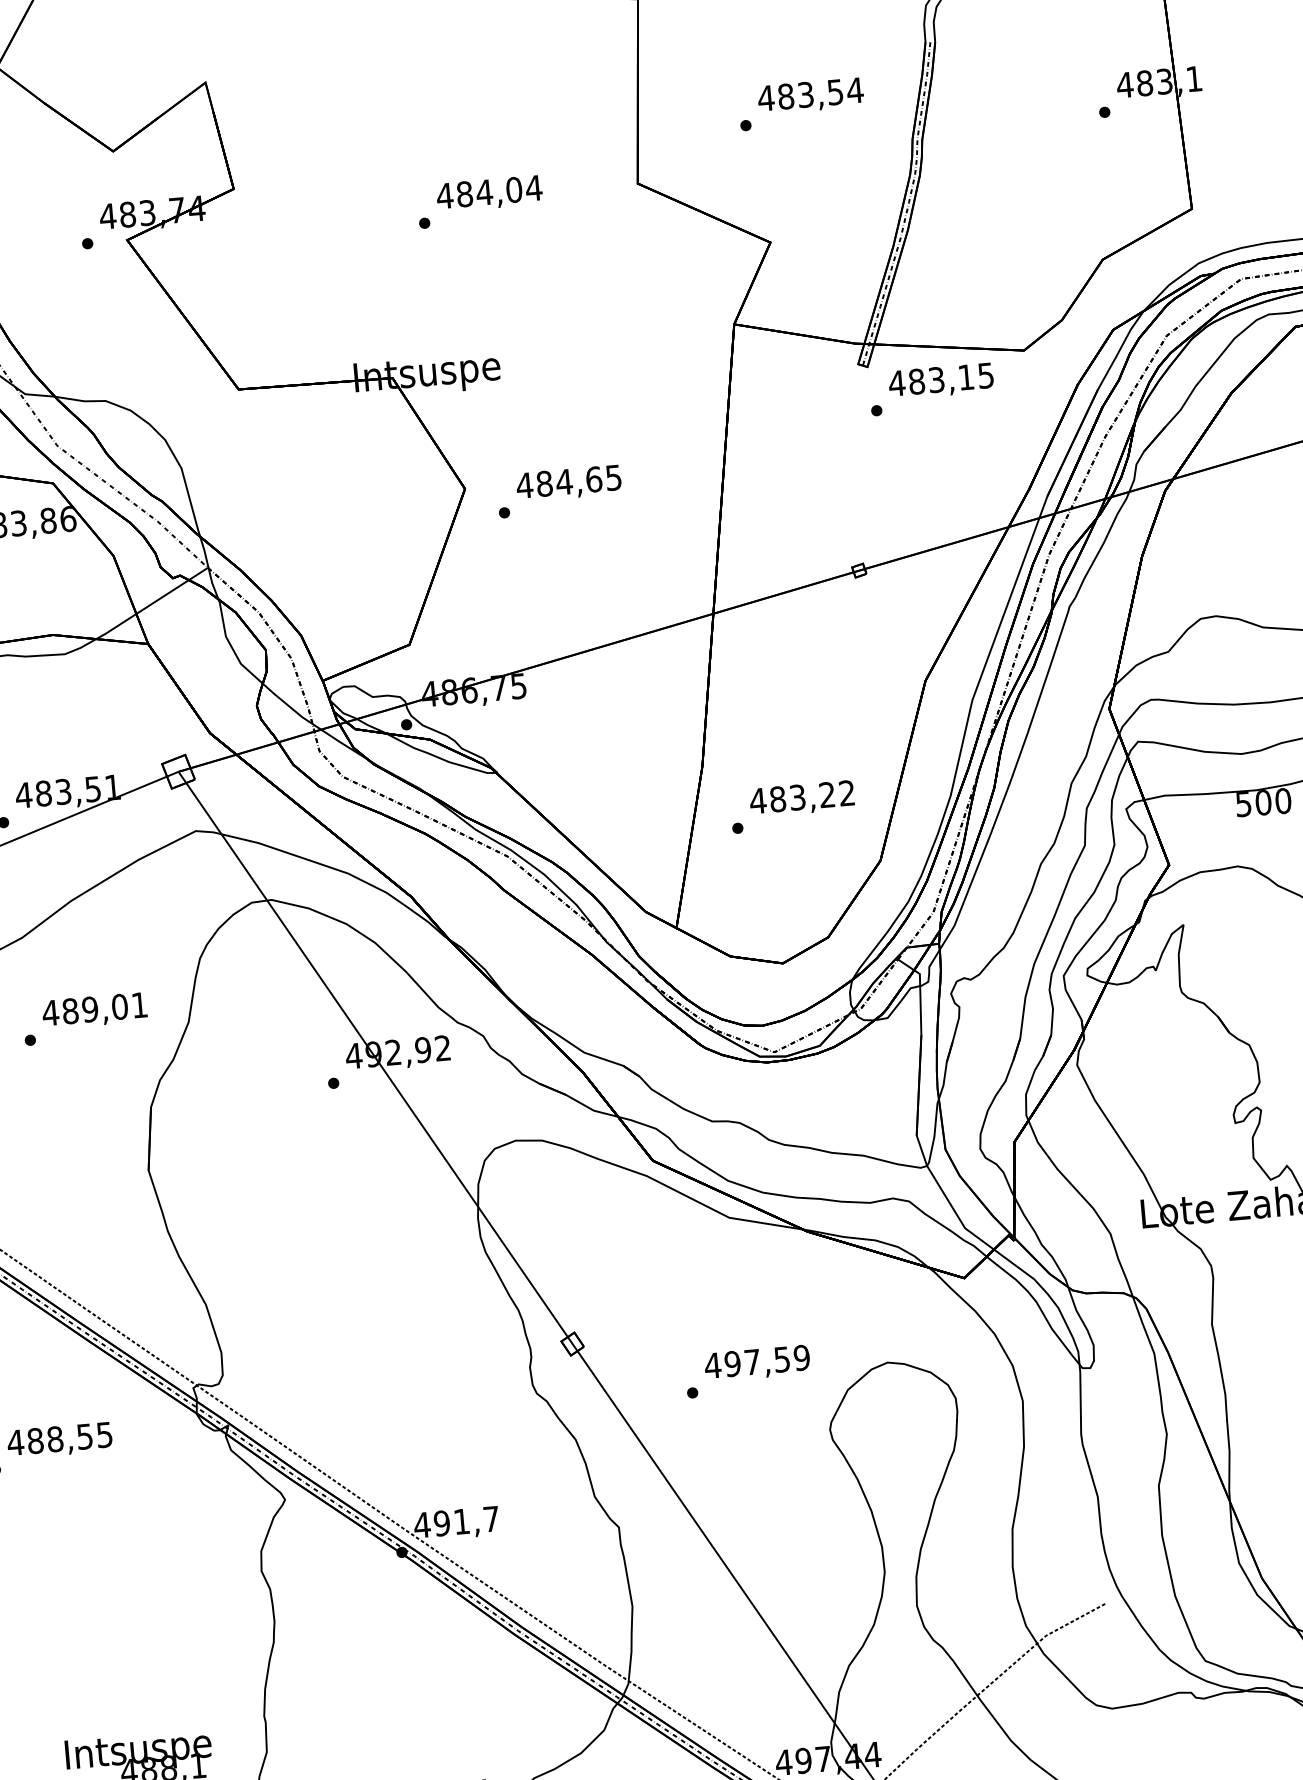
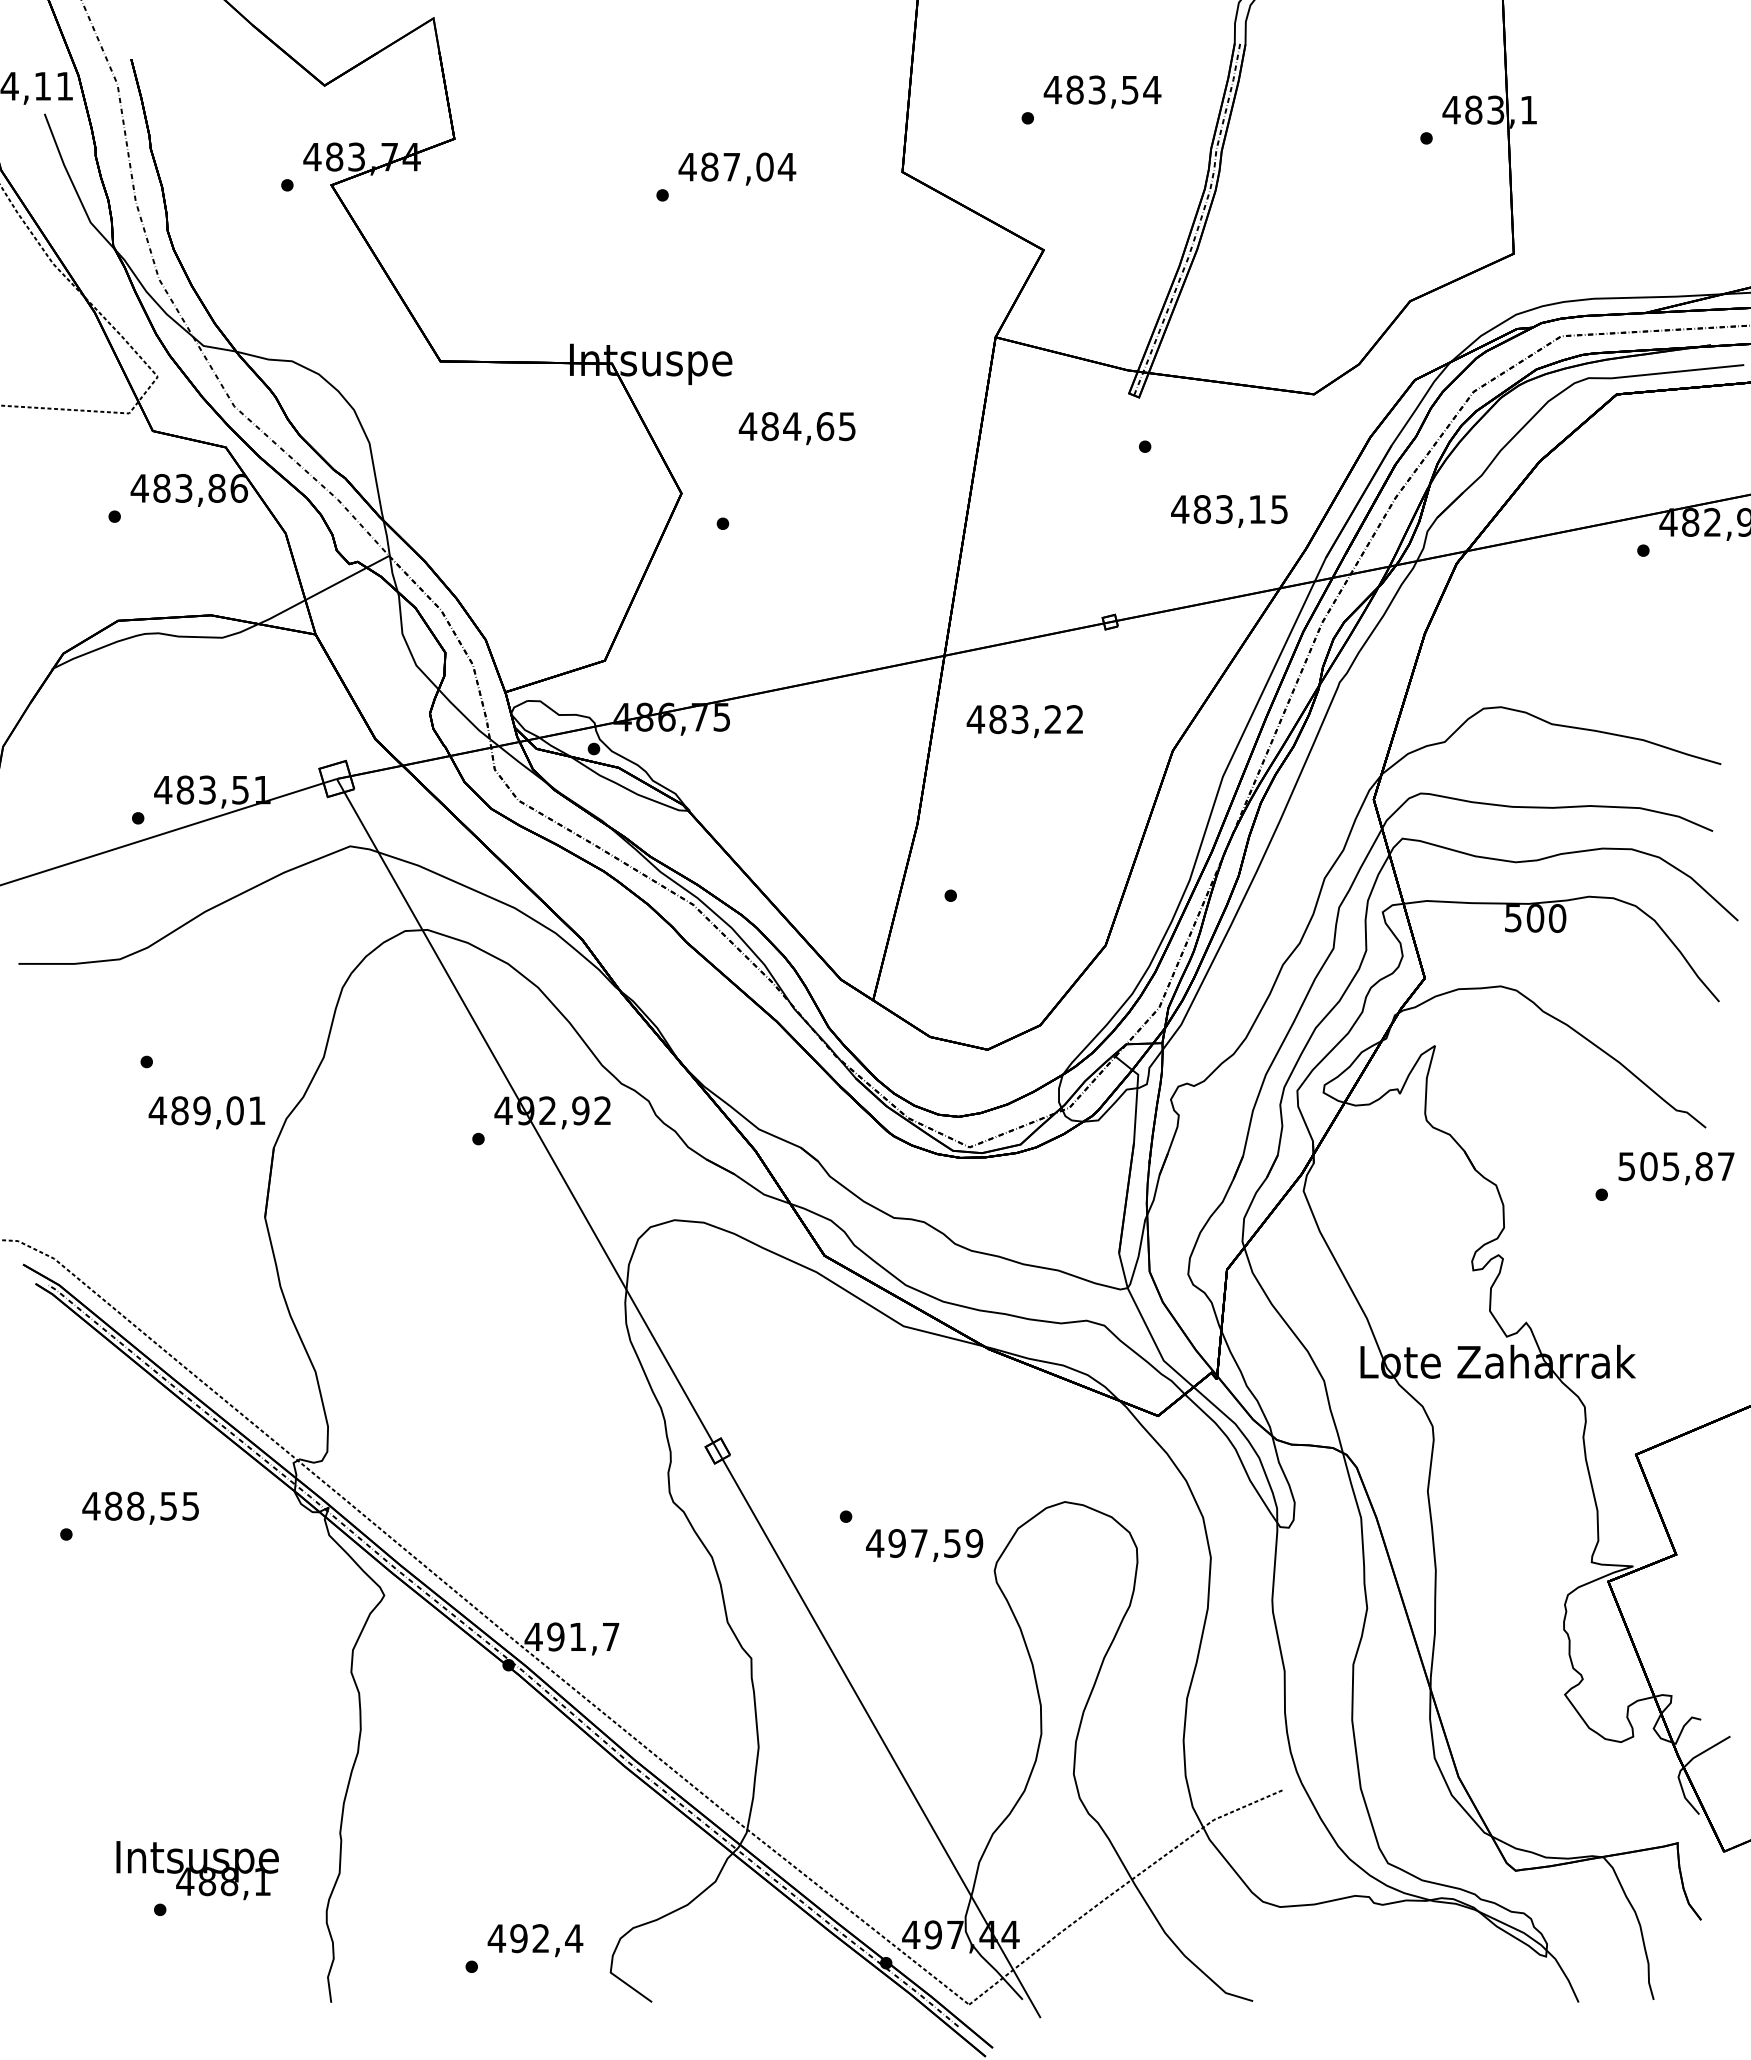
text: (484, 192) -> (731, 167), 484,04 -> 487,04
text: (941, 381) -> (1229, 511), moved
text: (568, 483) -> (796, 428), moved
text: (801, 798) -> (1024, 721), moved
text: (94, 1010) -> (206, 1112), moved
text: (757, 1363) -> (924, 1545), moved

